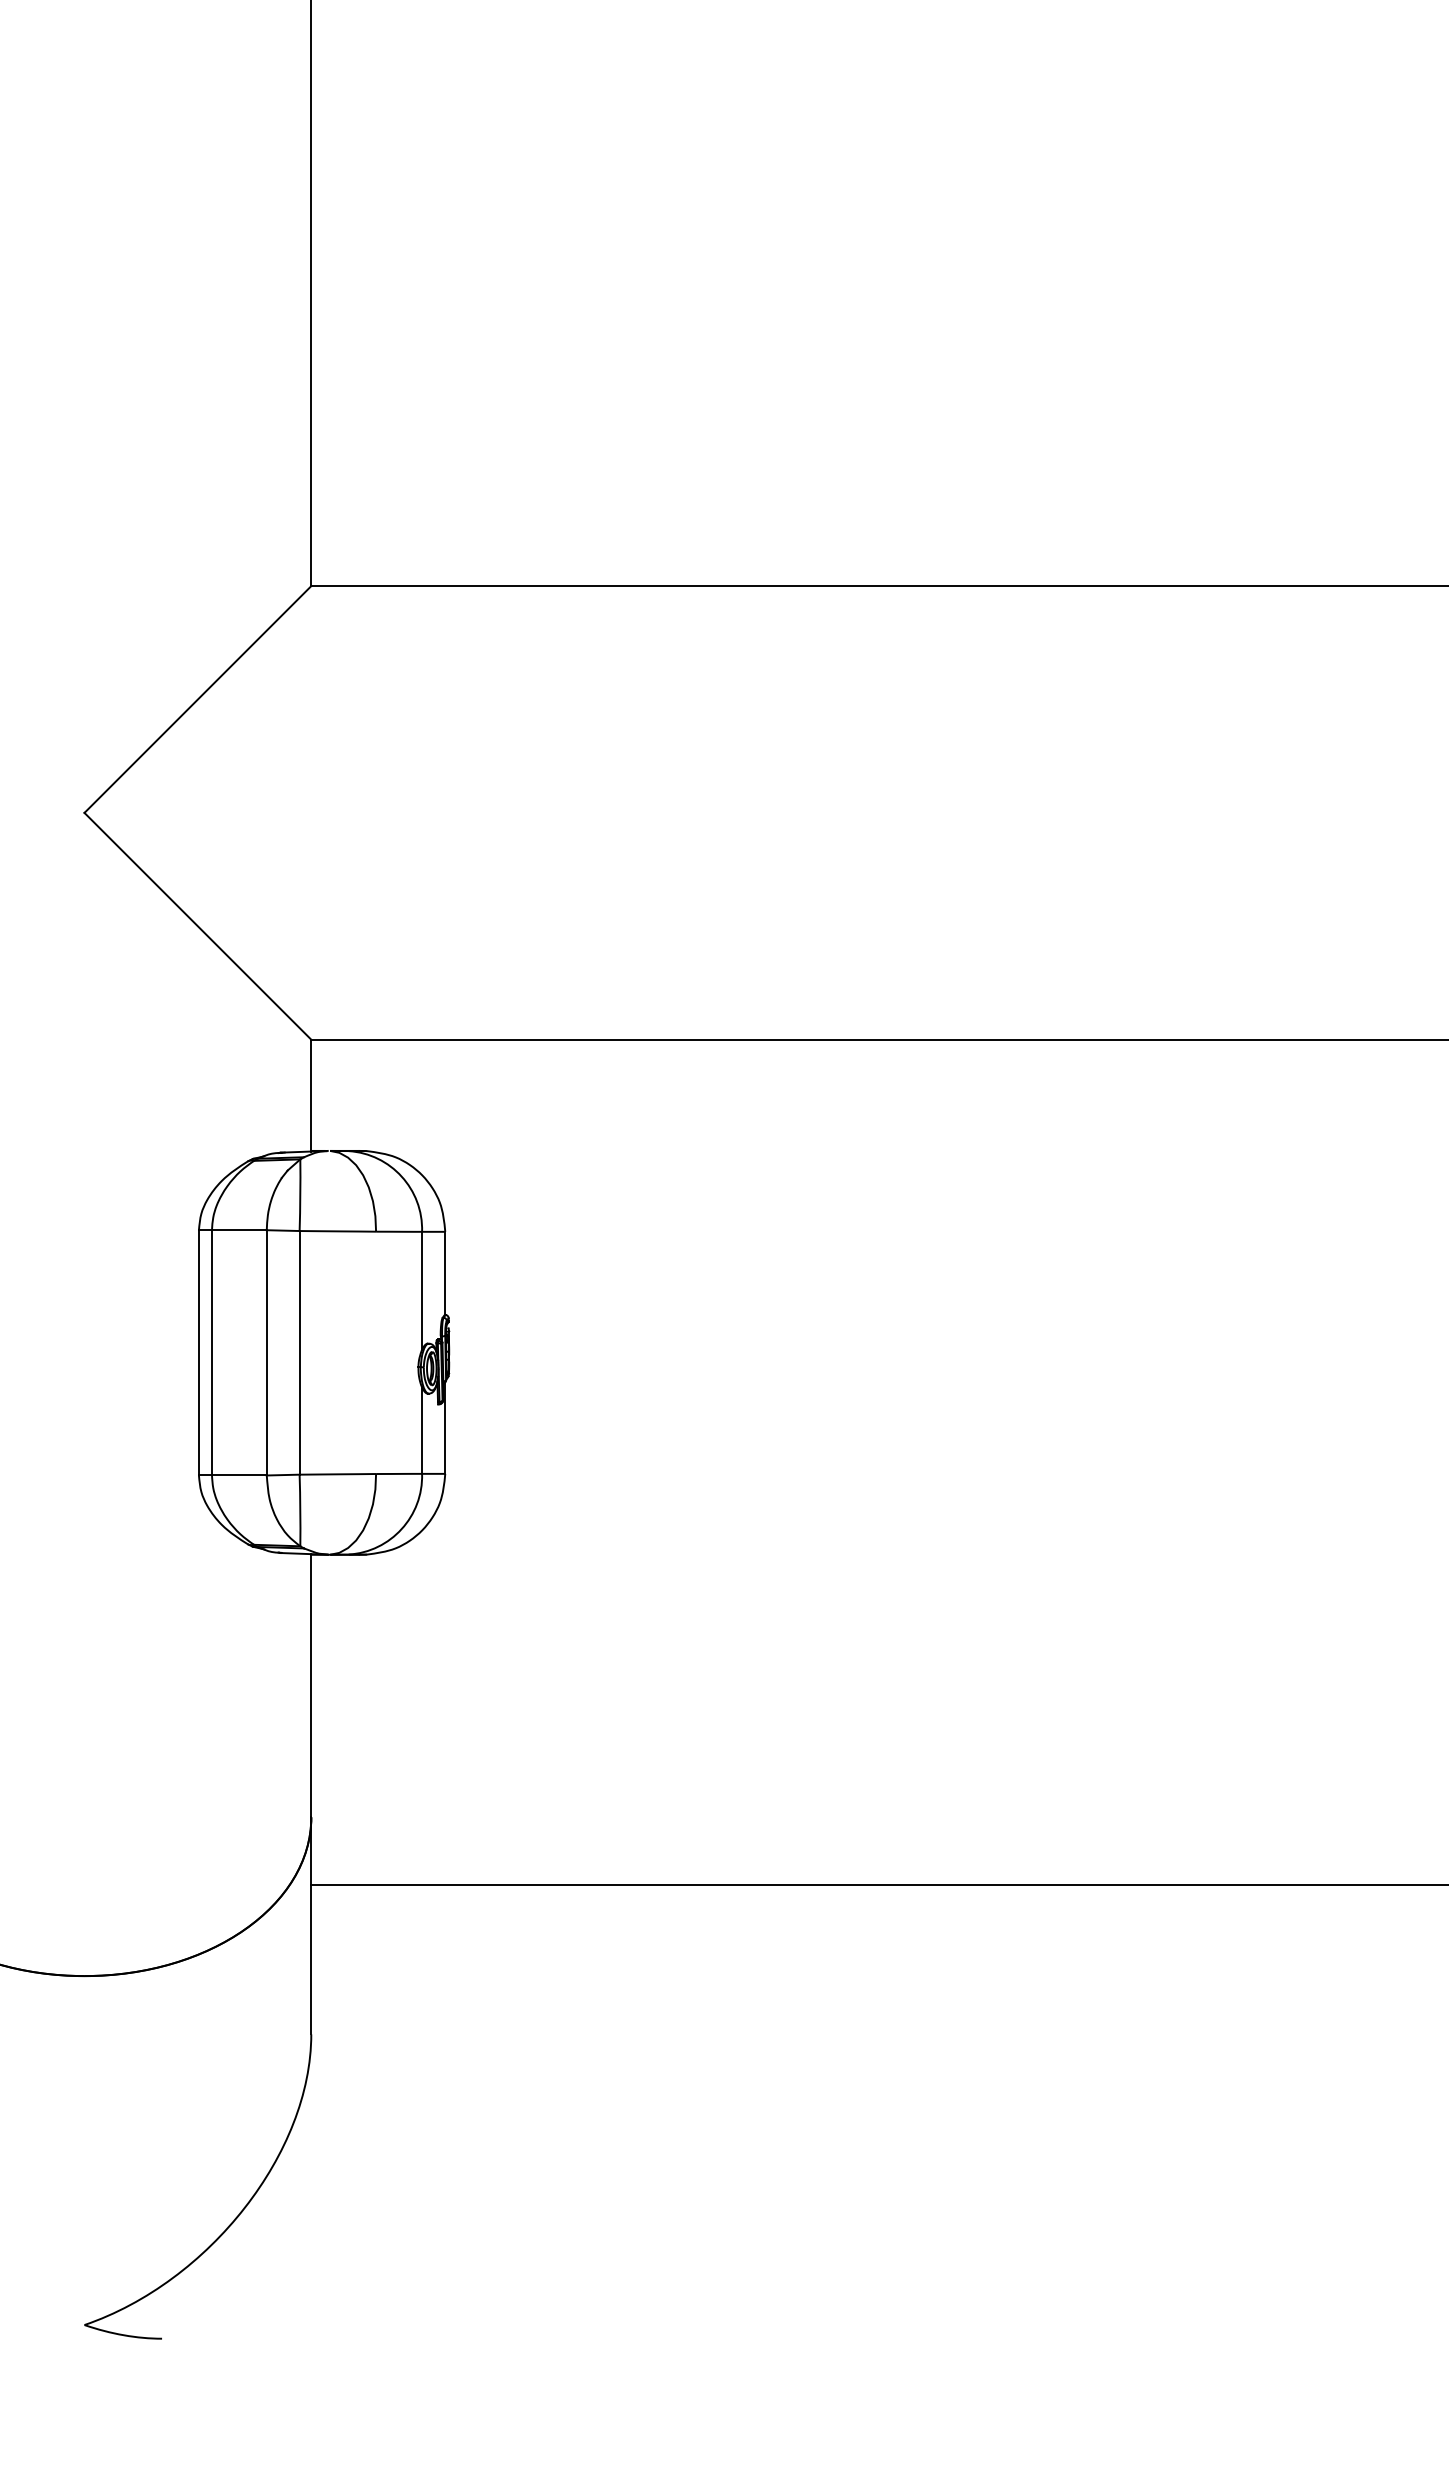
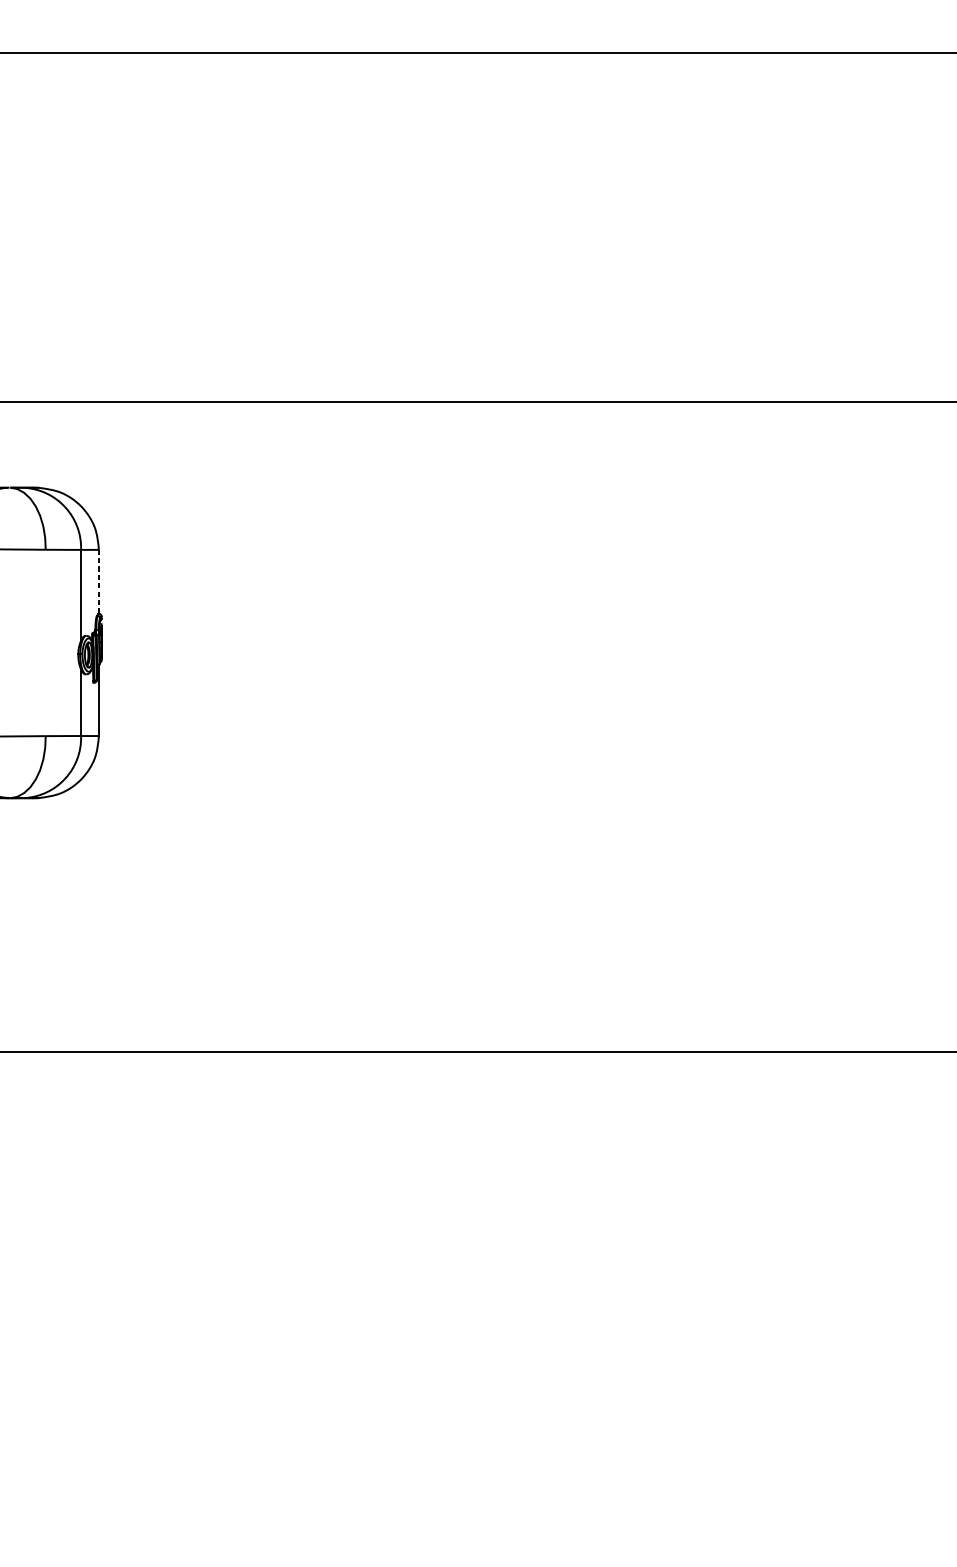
line: (445, 1273) -> (99, 581), solid -> dashed

